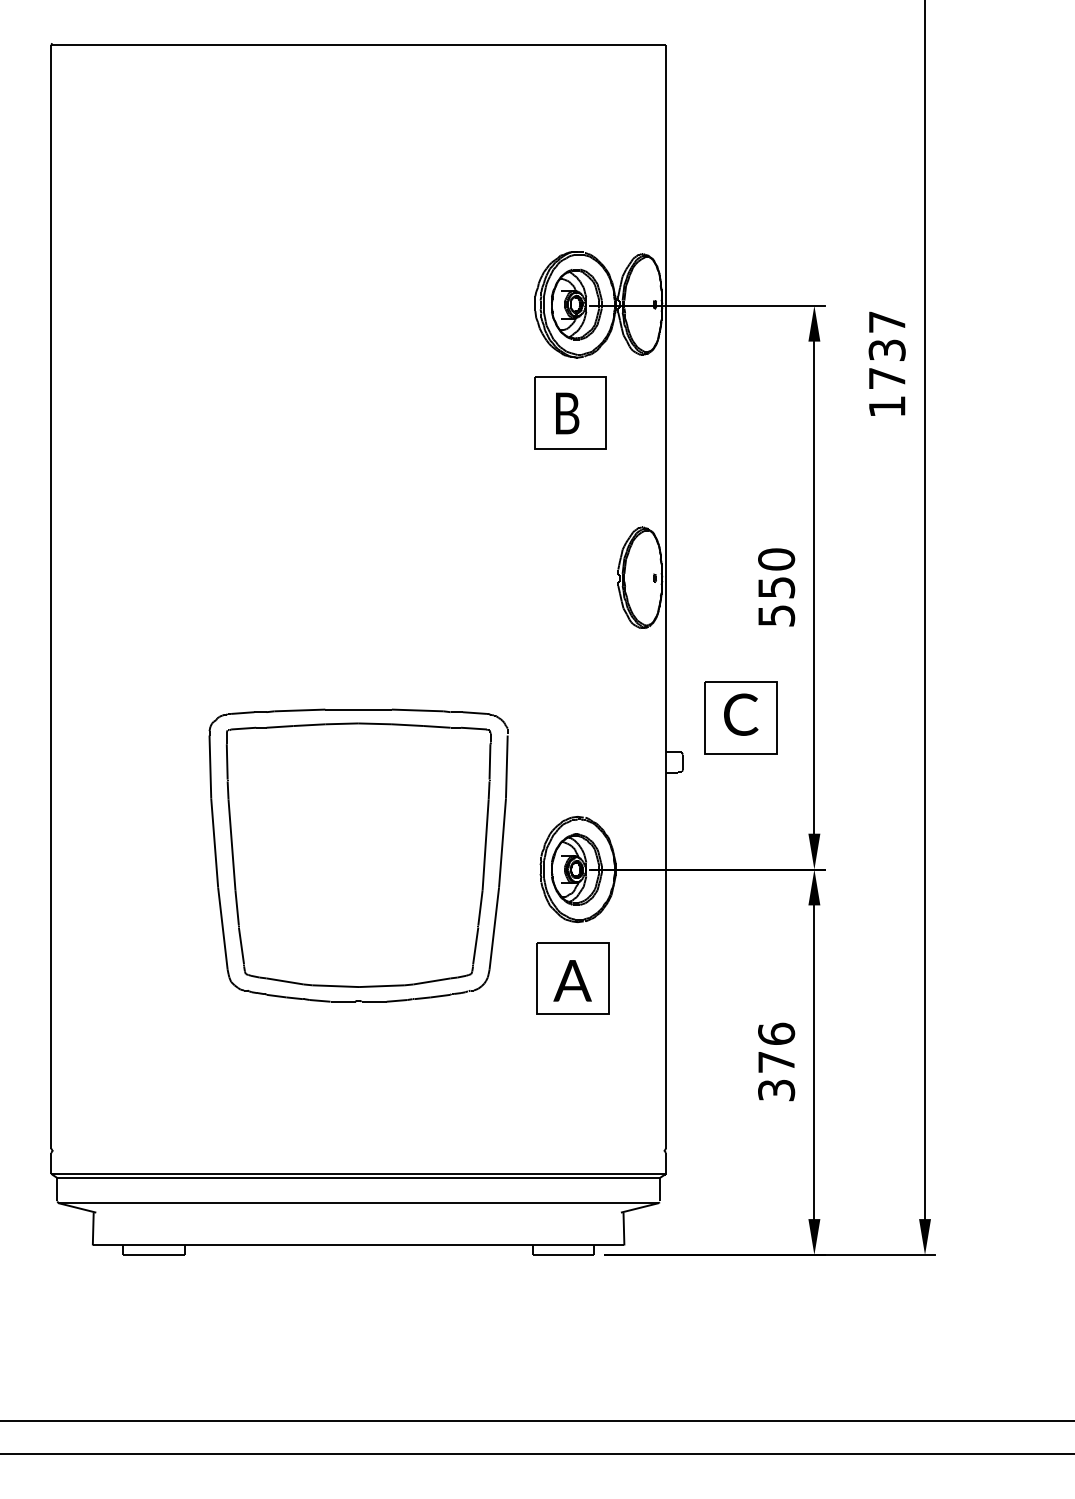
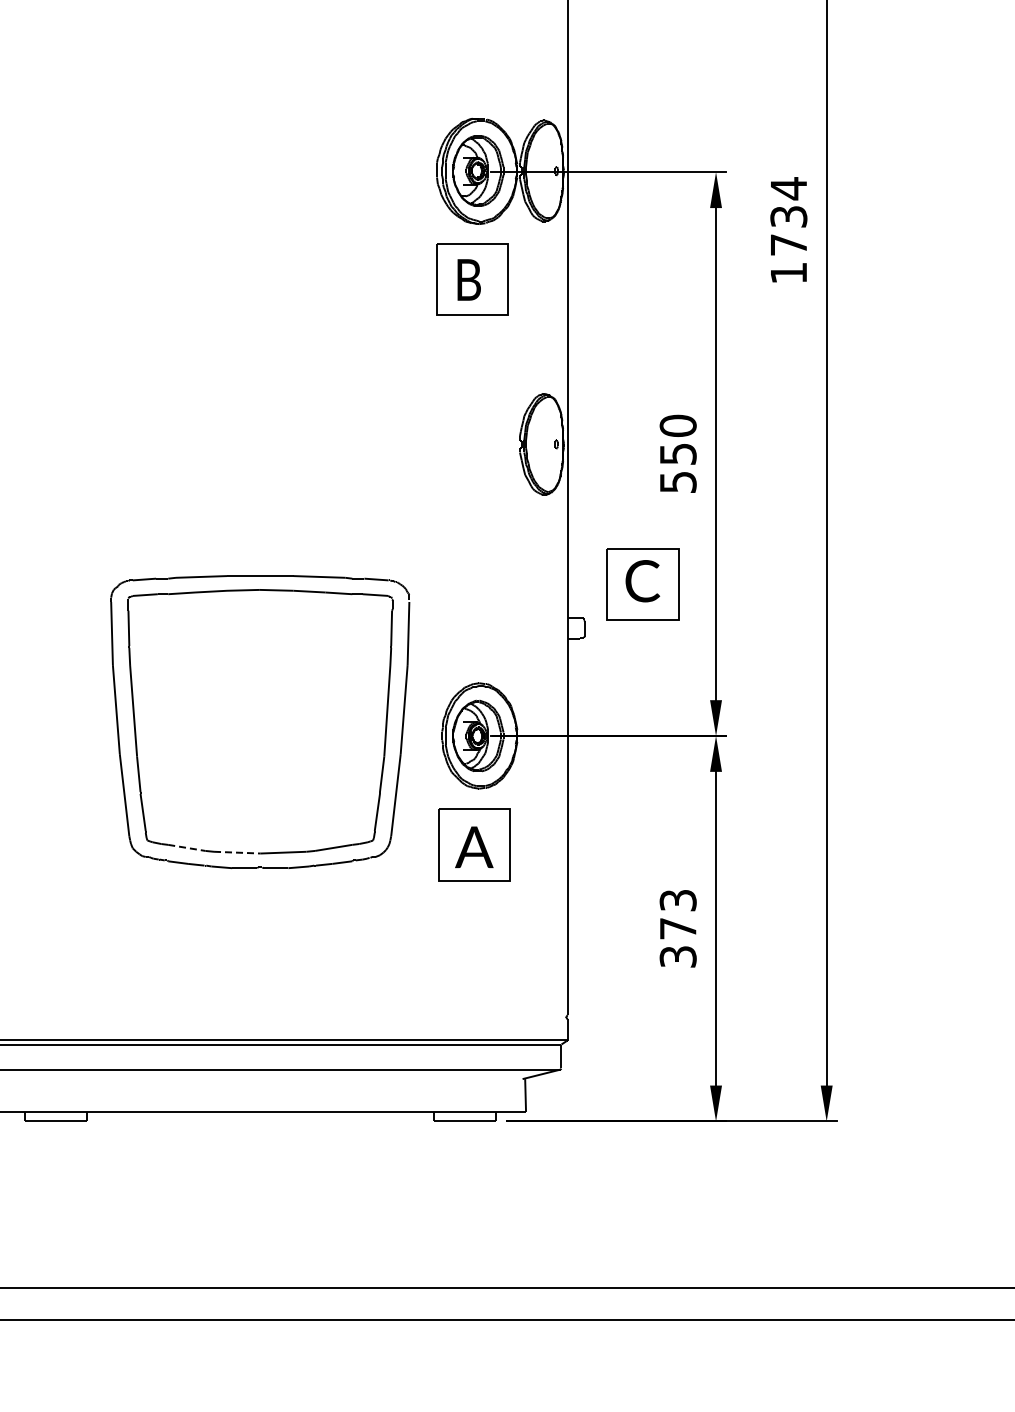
text: (887, 321) -> (789, 187), 1737 -> 1734
line: (285, 981) -> (187, 847), solid -> dashed
line: (336, 986) -> (238, 852), solid -> dashed
text: (776, 1033) -> (678, 899), 376 -> 373

